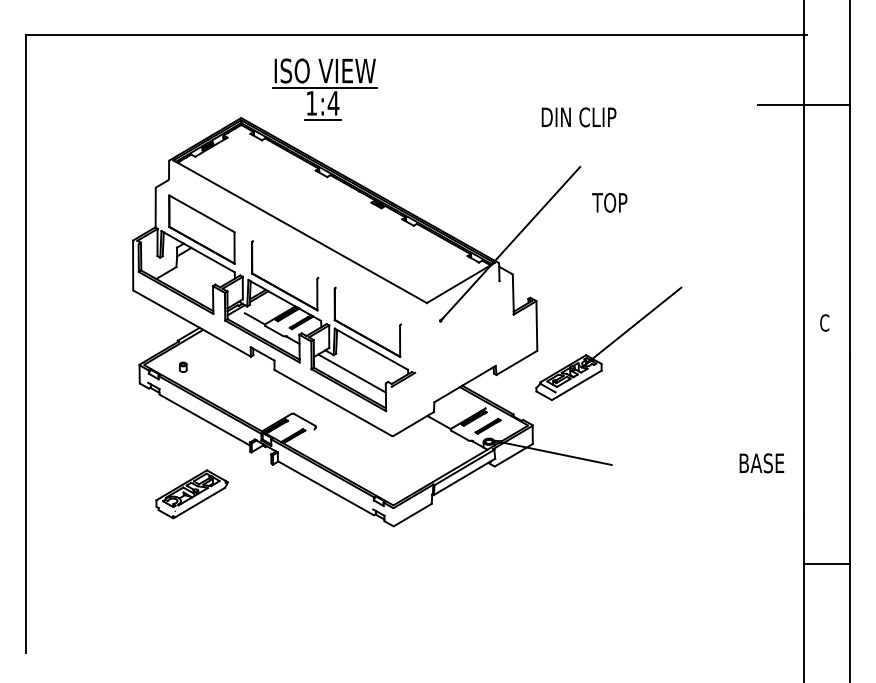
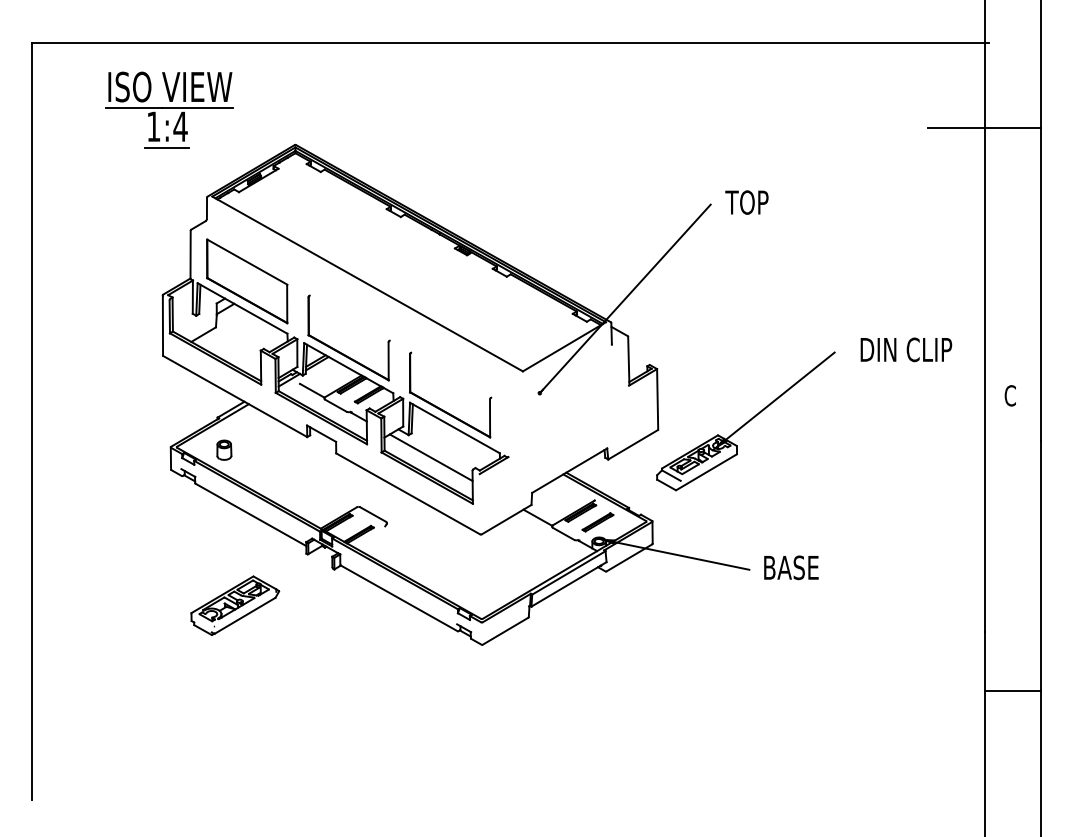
part: (324, 89) -> (169, 109), moved
text: (579, 117) -> (906, 349), moved
text: (609, 202) -> (746, 202), moved
part: (183, 366) -> (224, 449), size x1.67
text: (761, 463) -> (791, 567), moved

